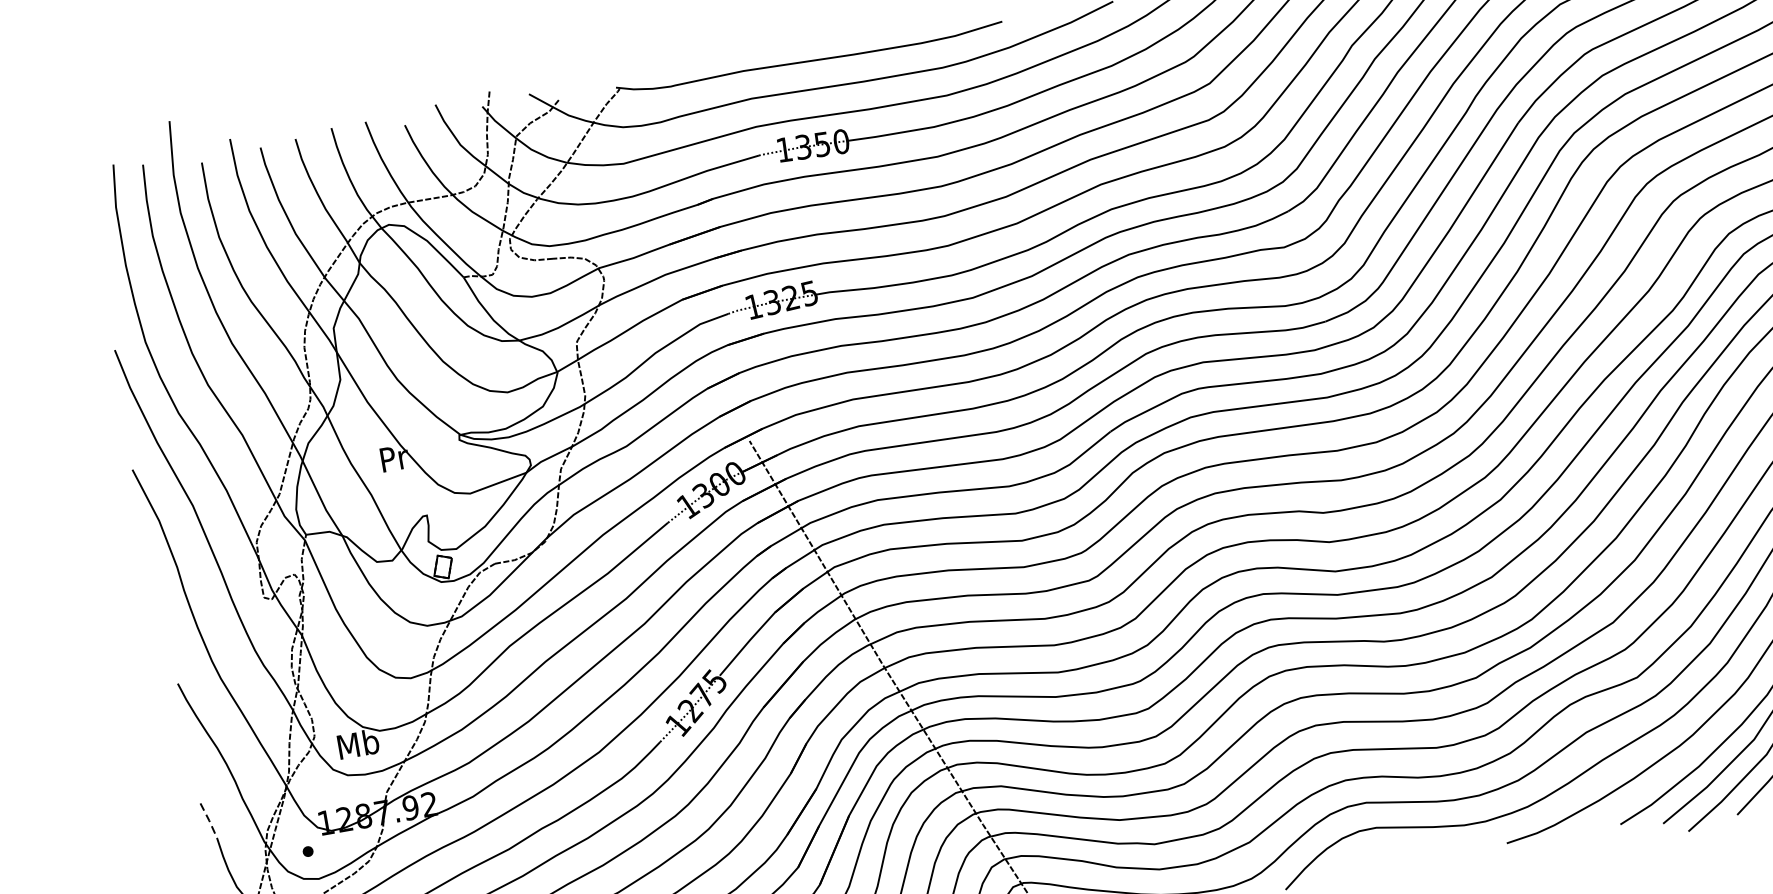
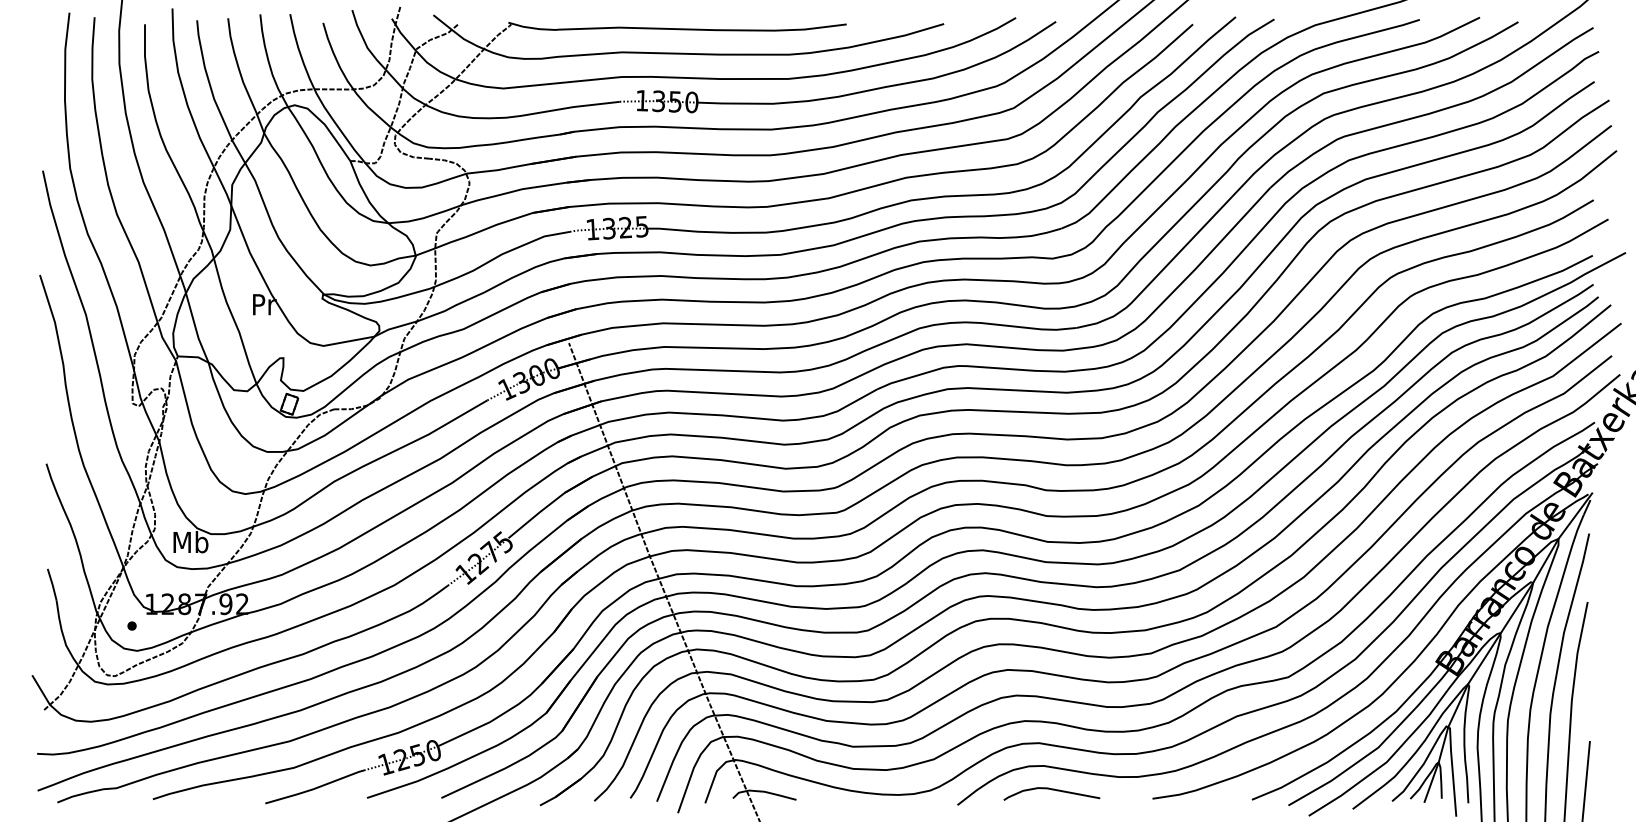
line: (209, 821) -> (52, 585), dashed -> solid
curve: (1389, 854) -> (1051, 790), added

